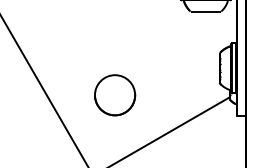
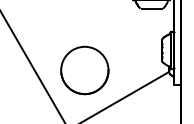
circle: (114, 94) -> (84, 69), size x1.6

